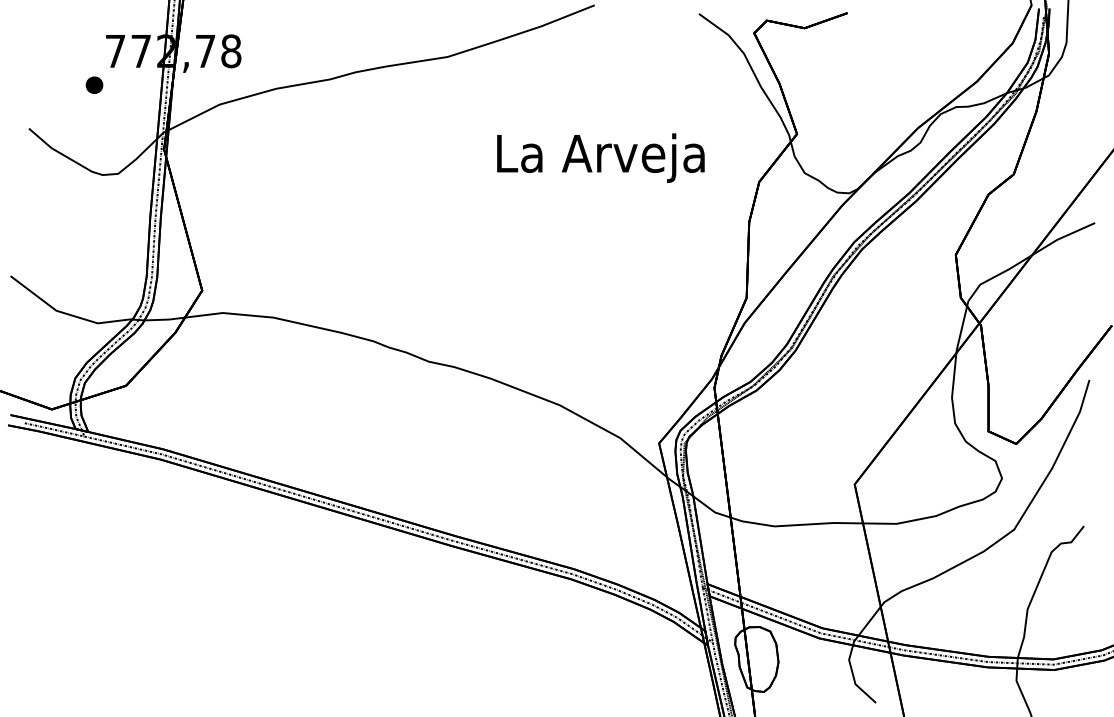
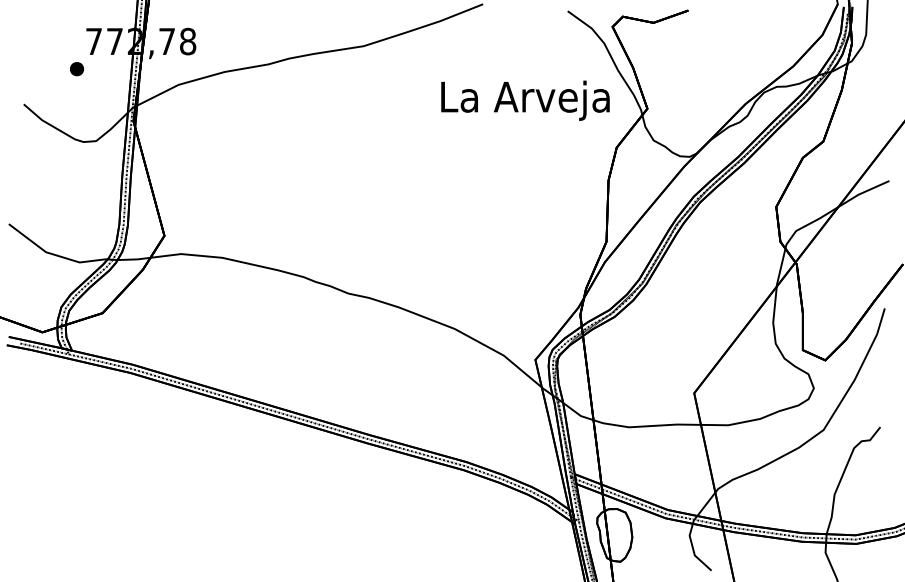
text: (600, 157) -> (525, 100), moved

